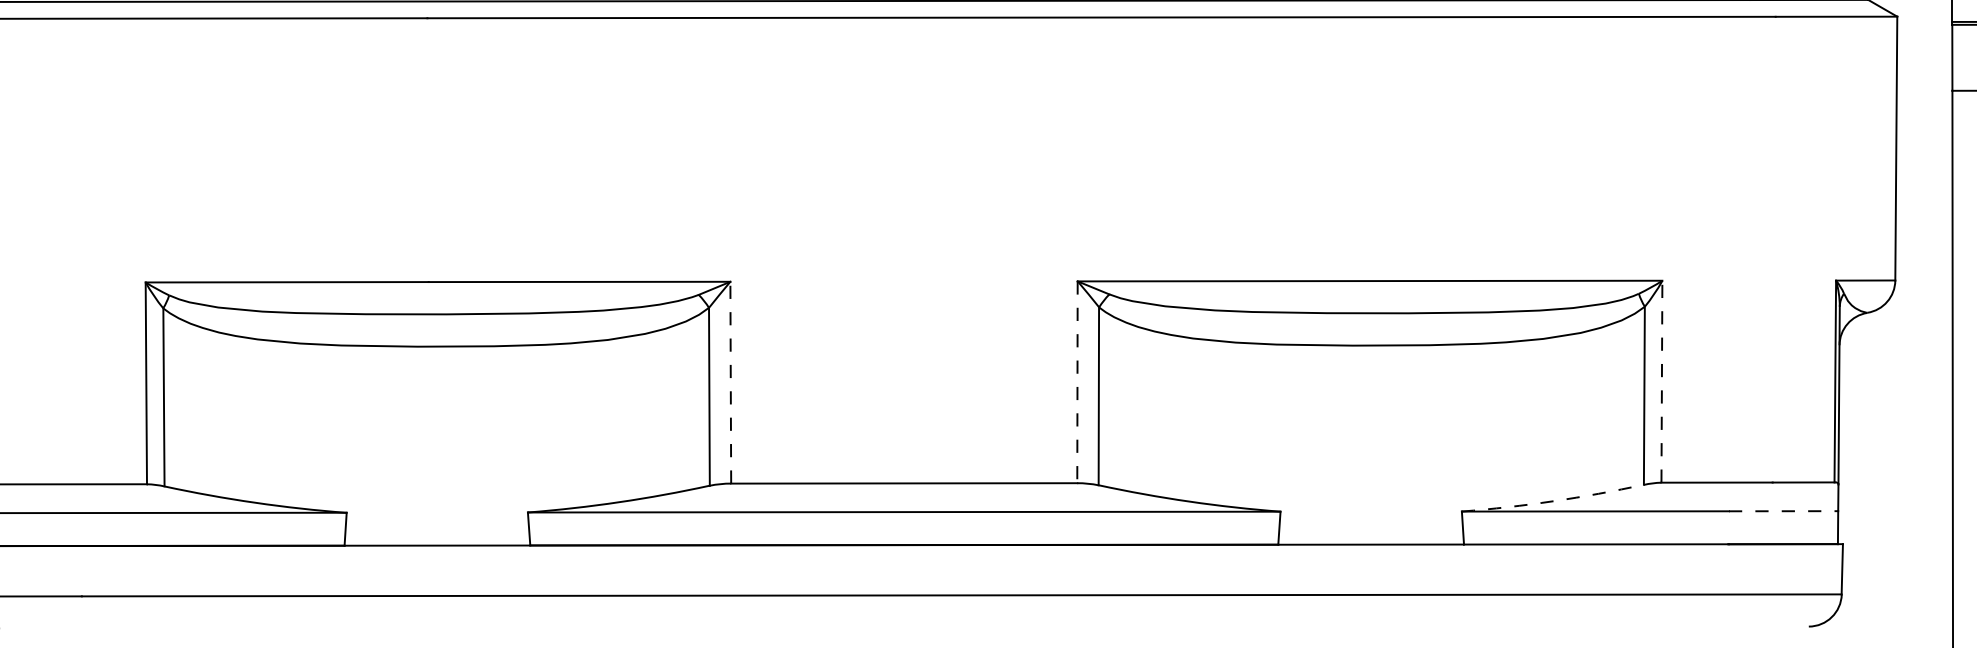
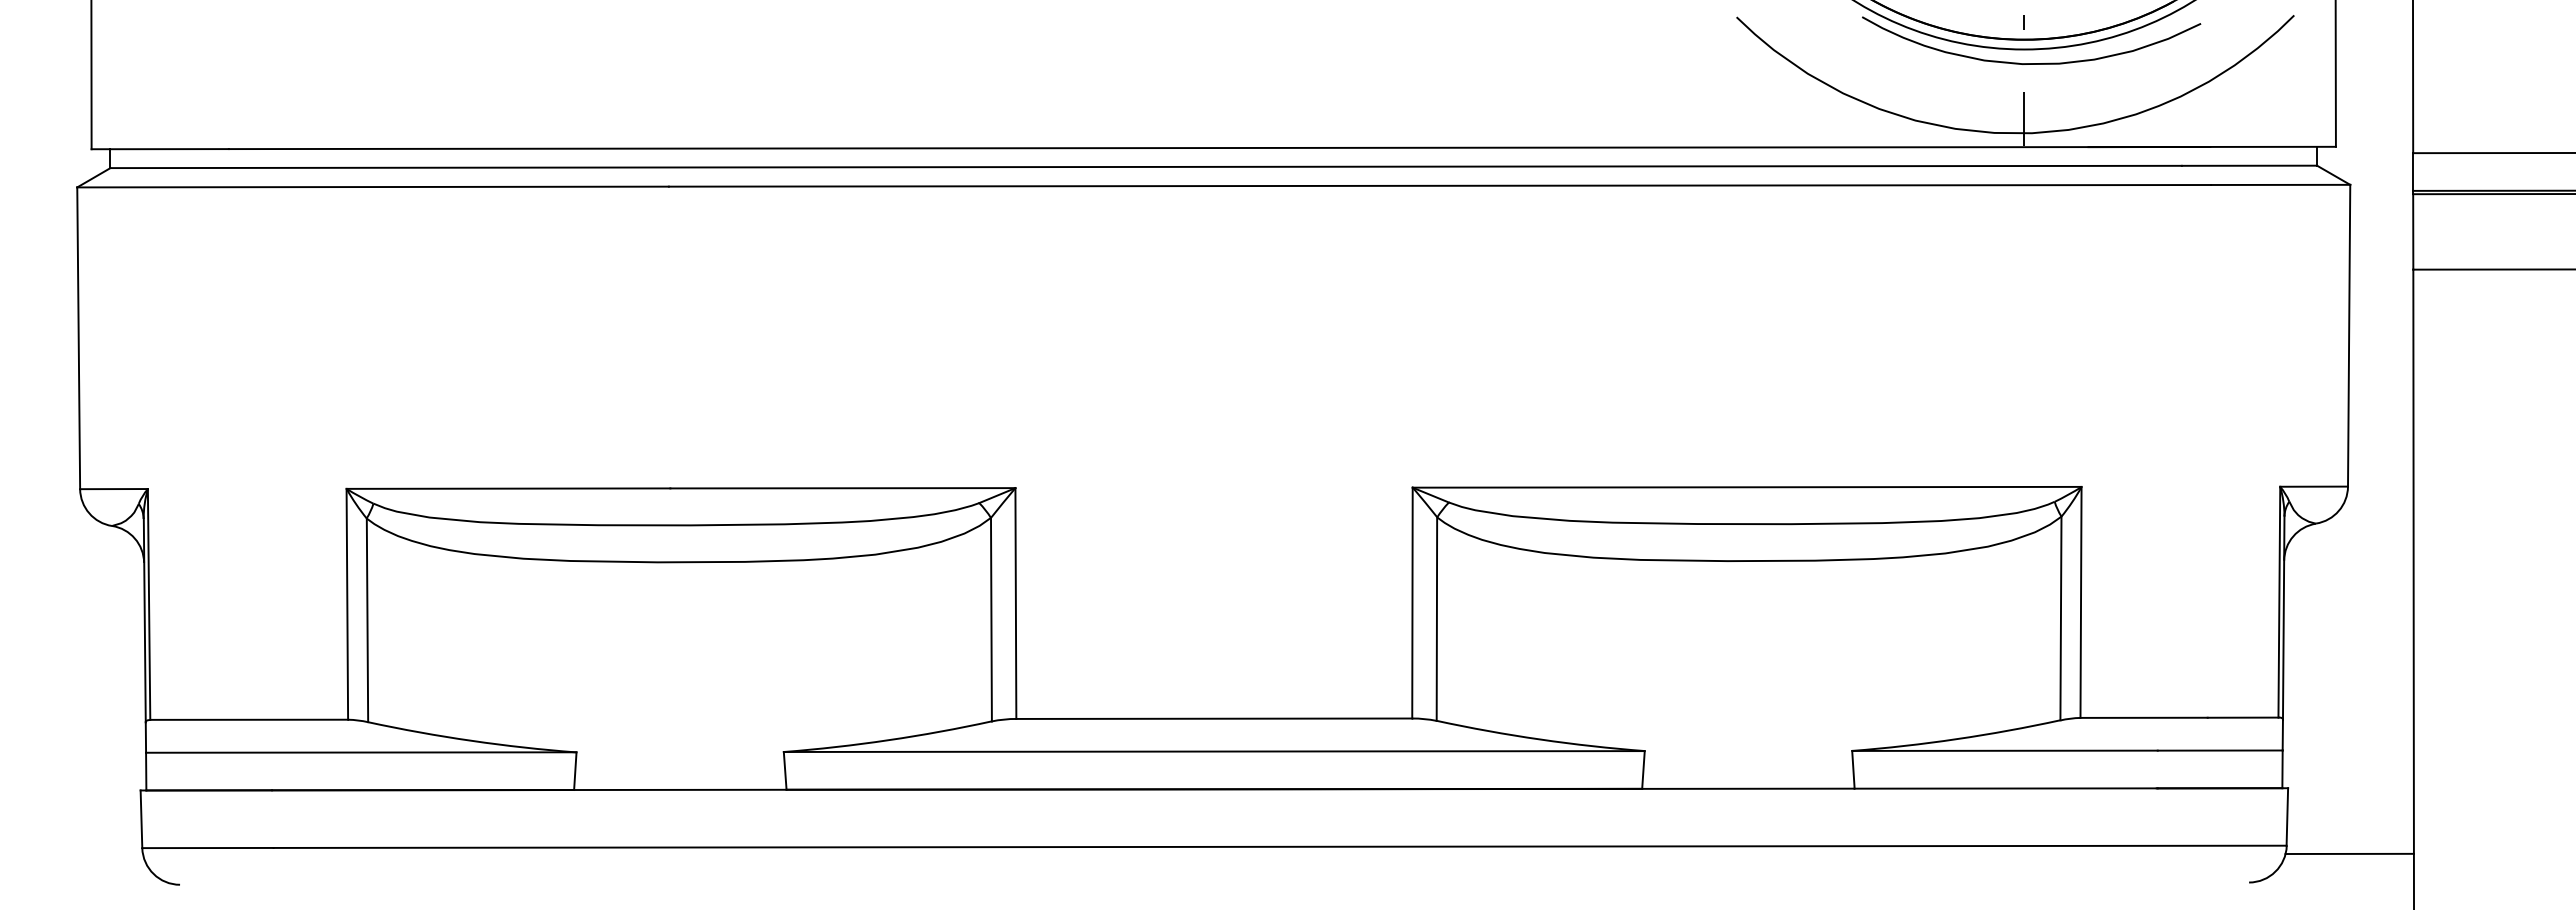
line: (1662, 380) -> (2081, 601), dashed -> solid
line: (730, 382) -> (1015, 603), dashed -> solid
line: (1077, 382) -> (1412, 603), dashed -> solid
arc: (1553, 501) -> (1956, 739), dashed -> solid
line: (1783, 511) -> (2220, 750), dashed -> solid
line: (1896, 601) -> (2349, 853), added

